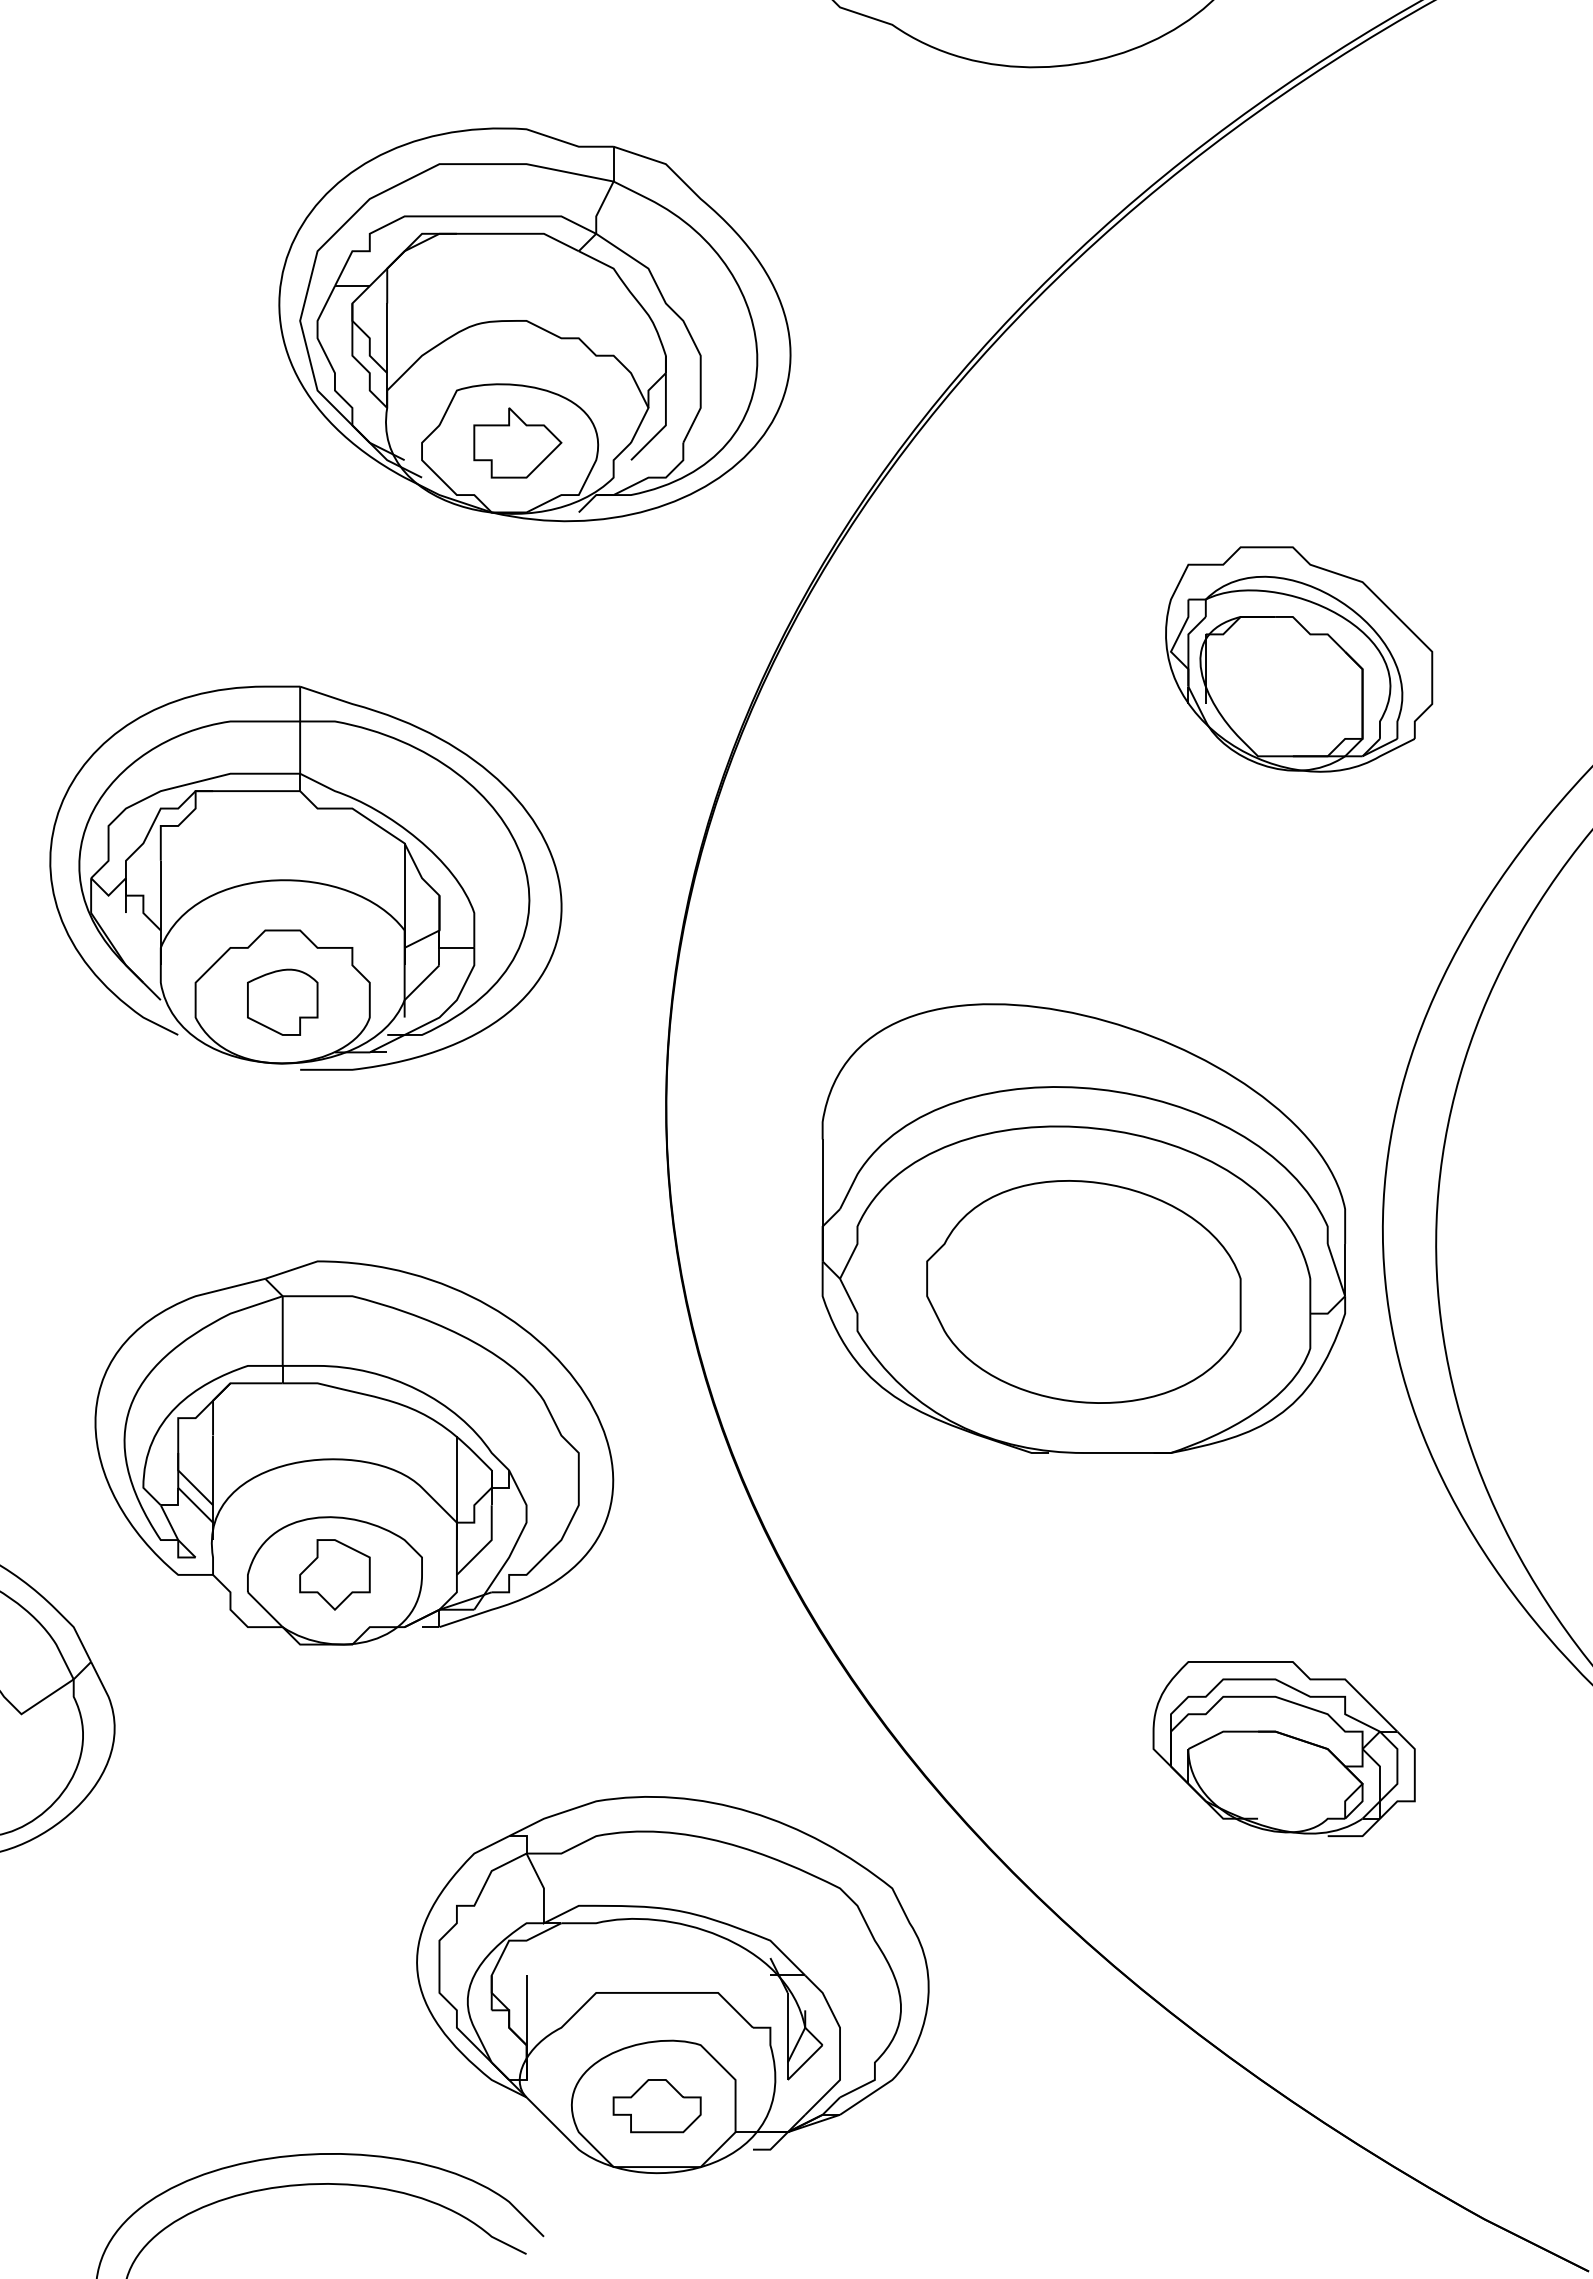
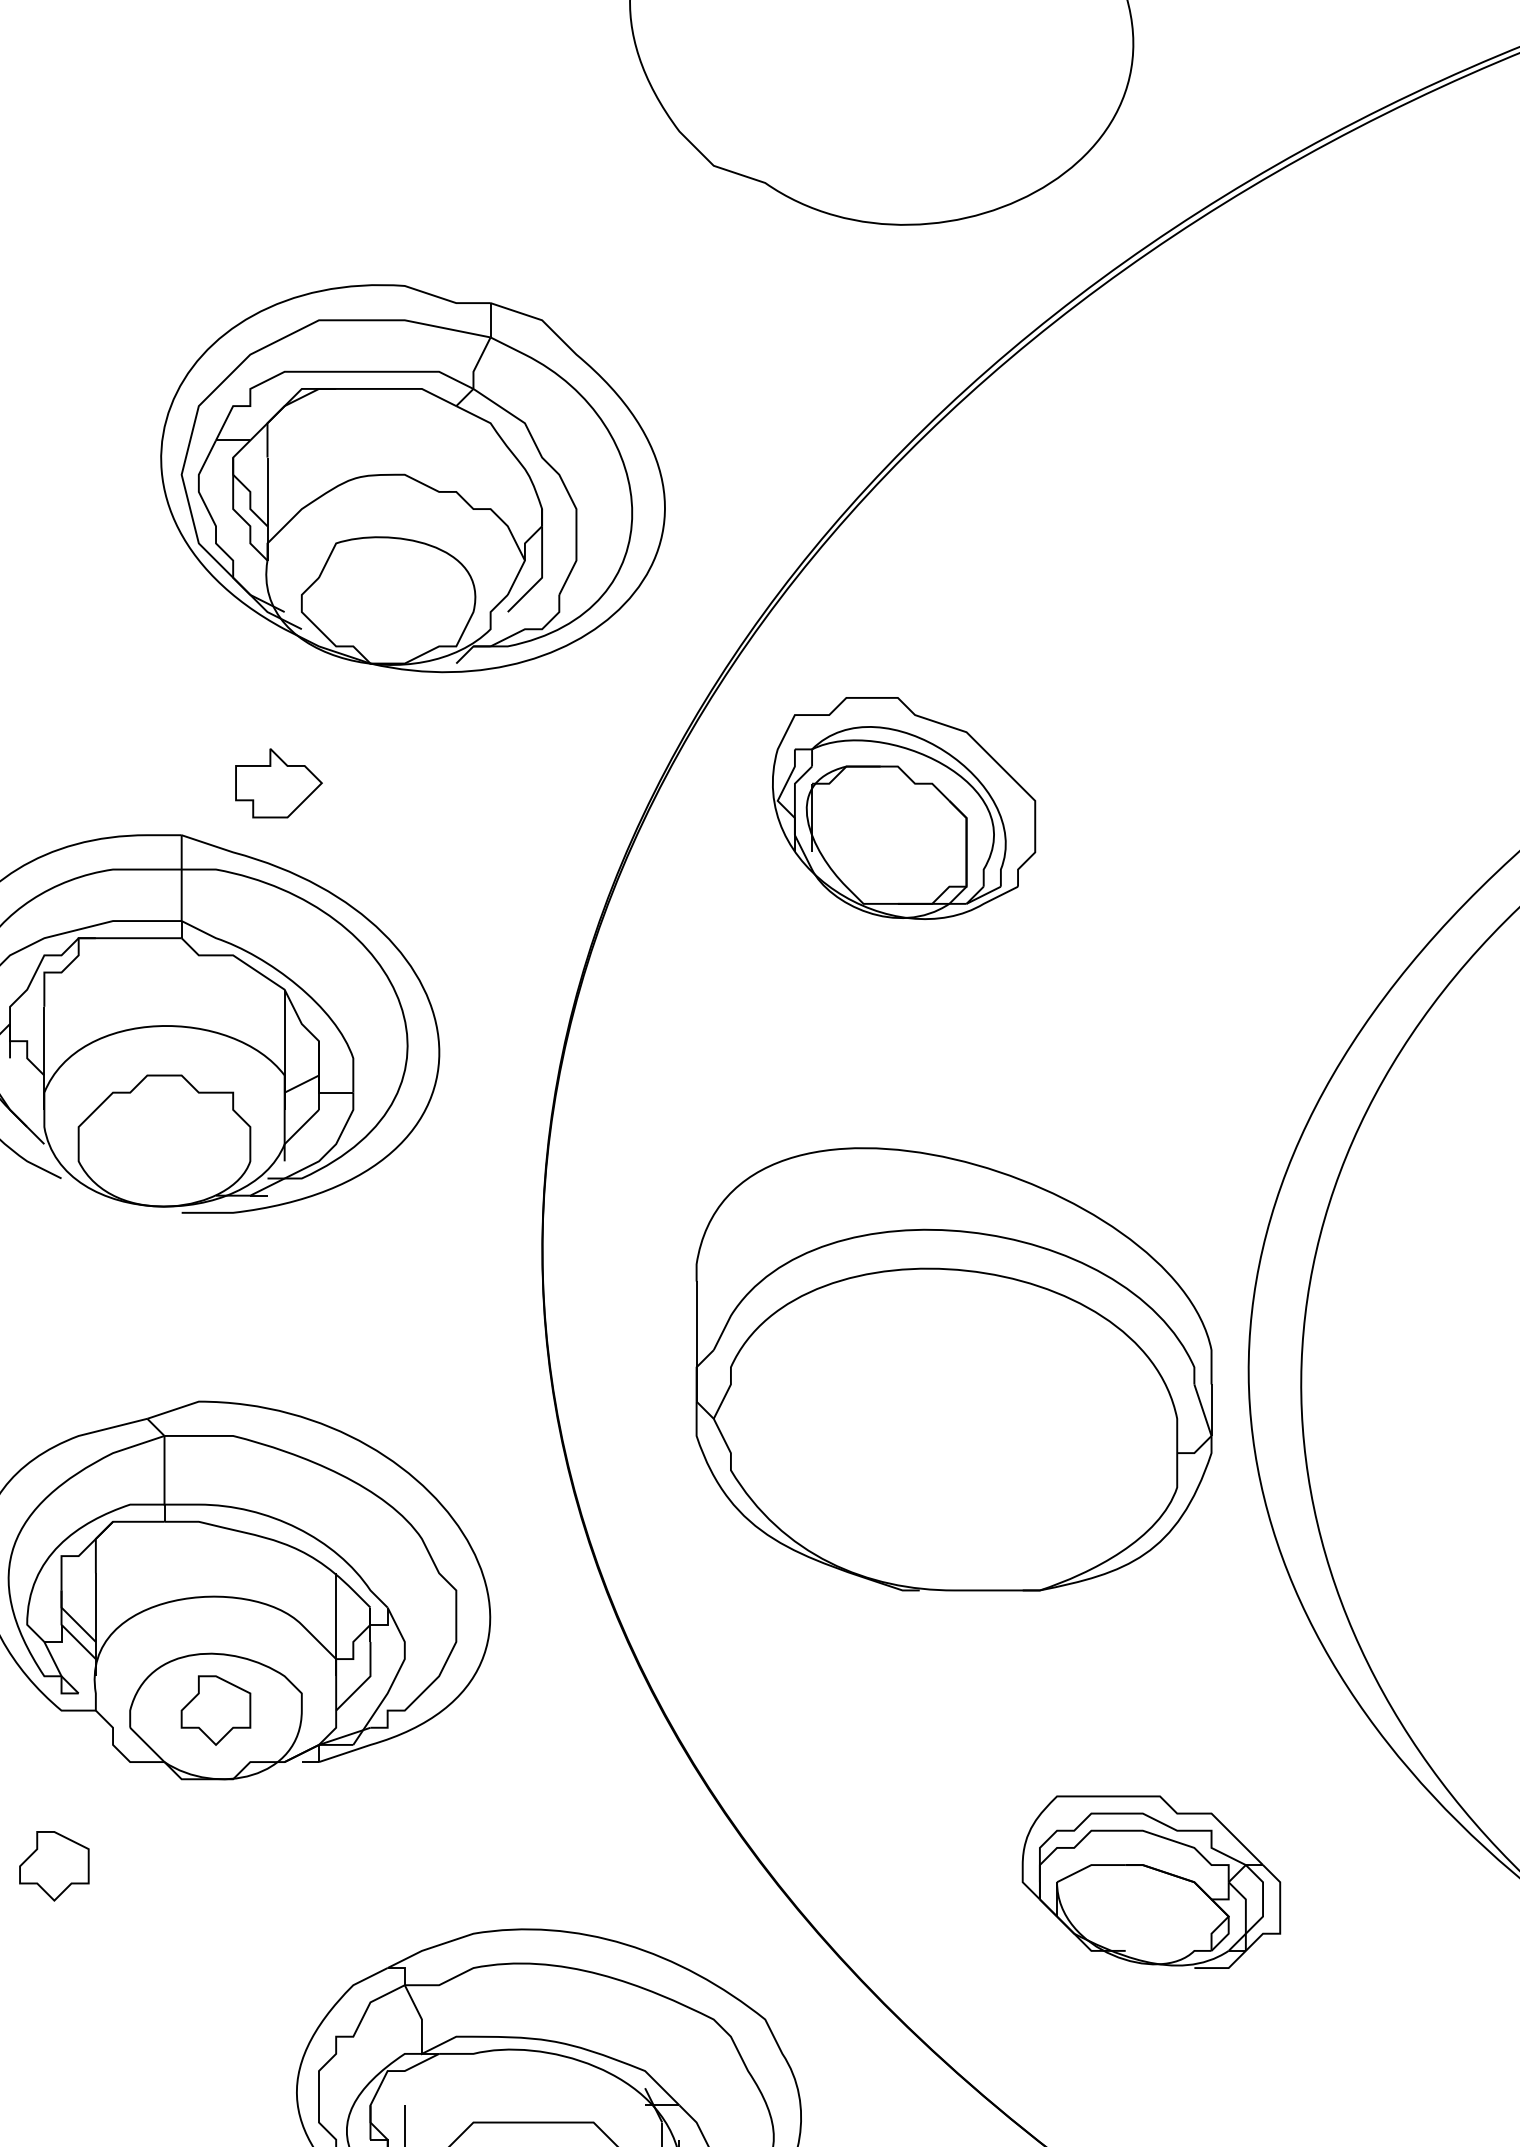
part: (517, 442) -> (278, 782), moved
part: (1299, 659) -> (904, 808), moved
part: (282, 1001) -> (164, 1145), removed
part: (1083, 1291) -> (953, 1431), removed
part: (170, 1732) -> (53, 1865), added

